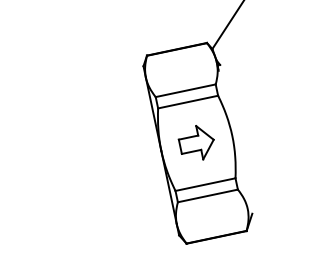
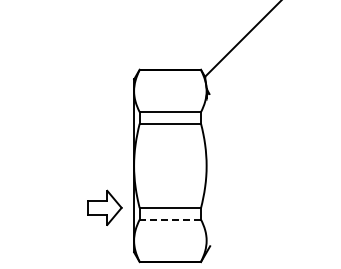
part: (196, 142) -> (104, 207), moved
line: (208, 195) -> (170, 219), solid -> dashed

